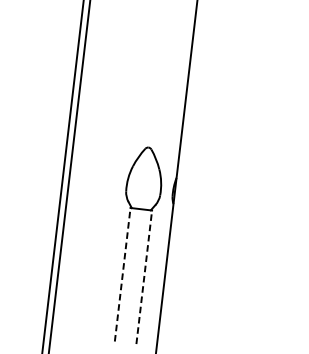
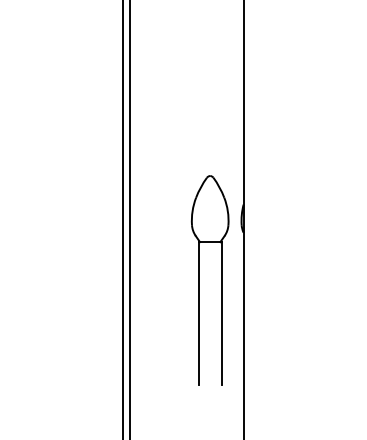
line: (122, 274) -> (198, 313), dashed -> solid
line: (144, 277) -> (221, 313), dashed -> solid

